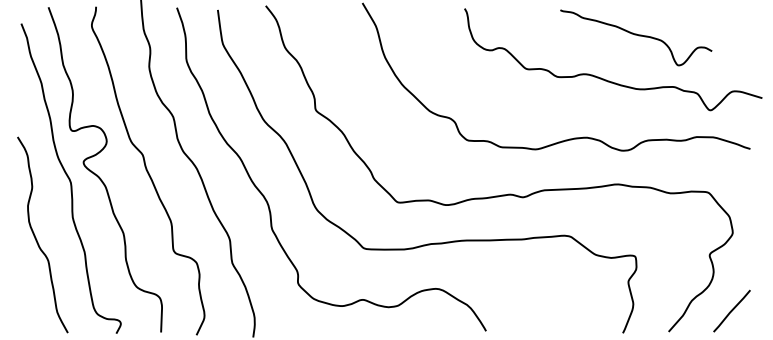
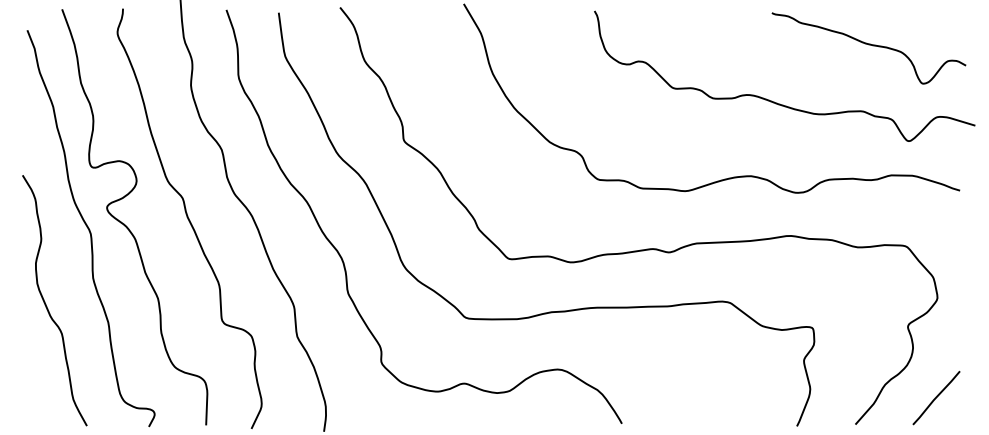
curve: (635, 35) -> (868, 45), moved

